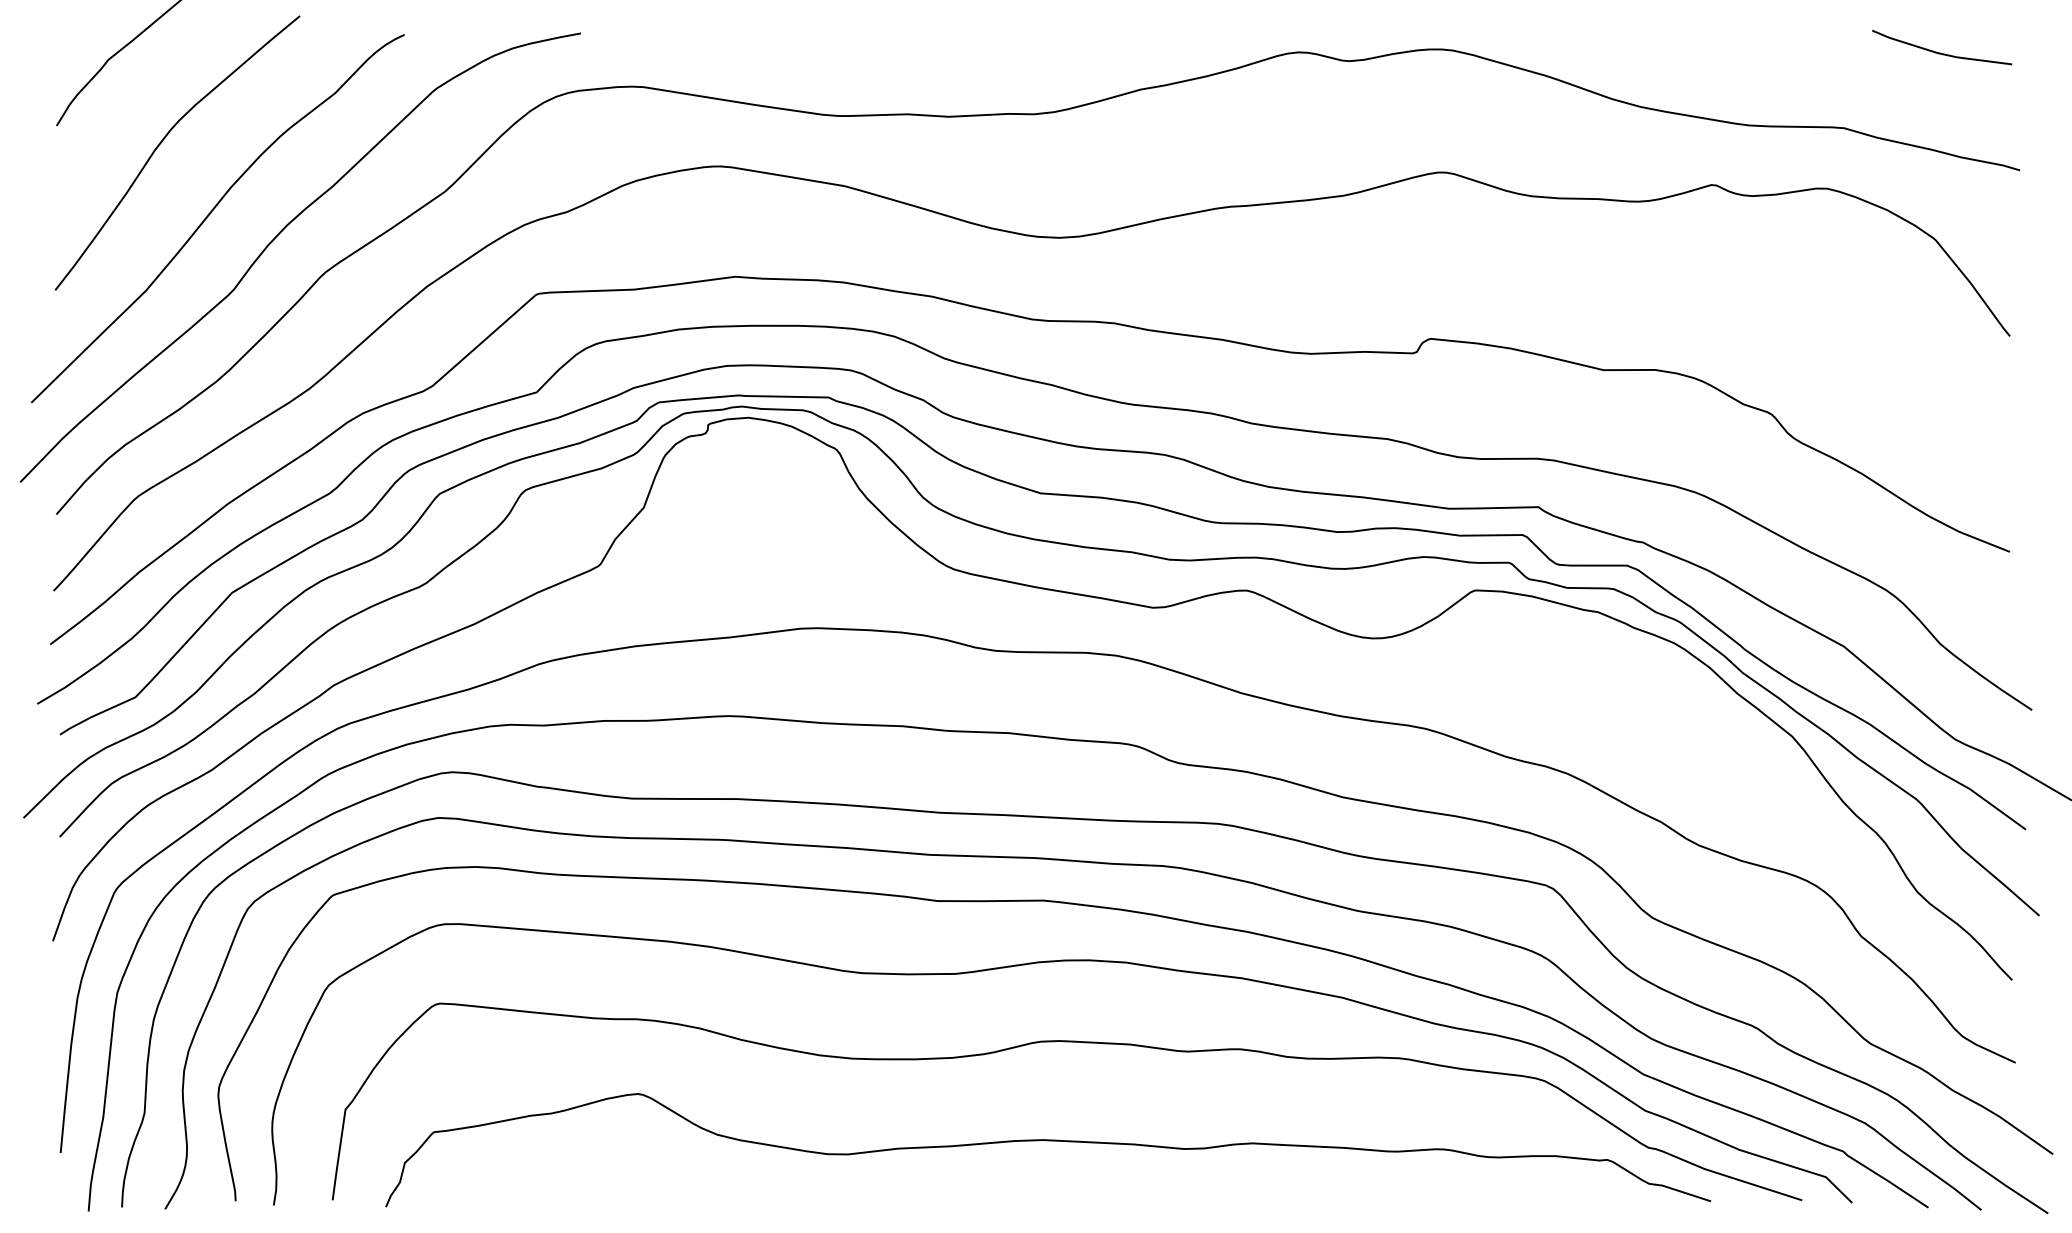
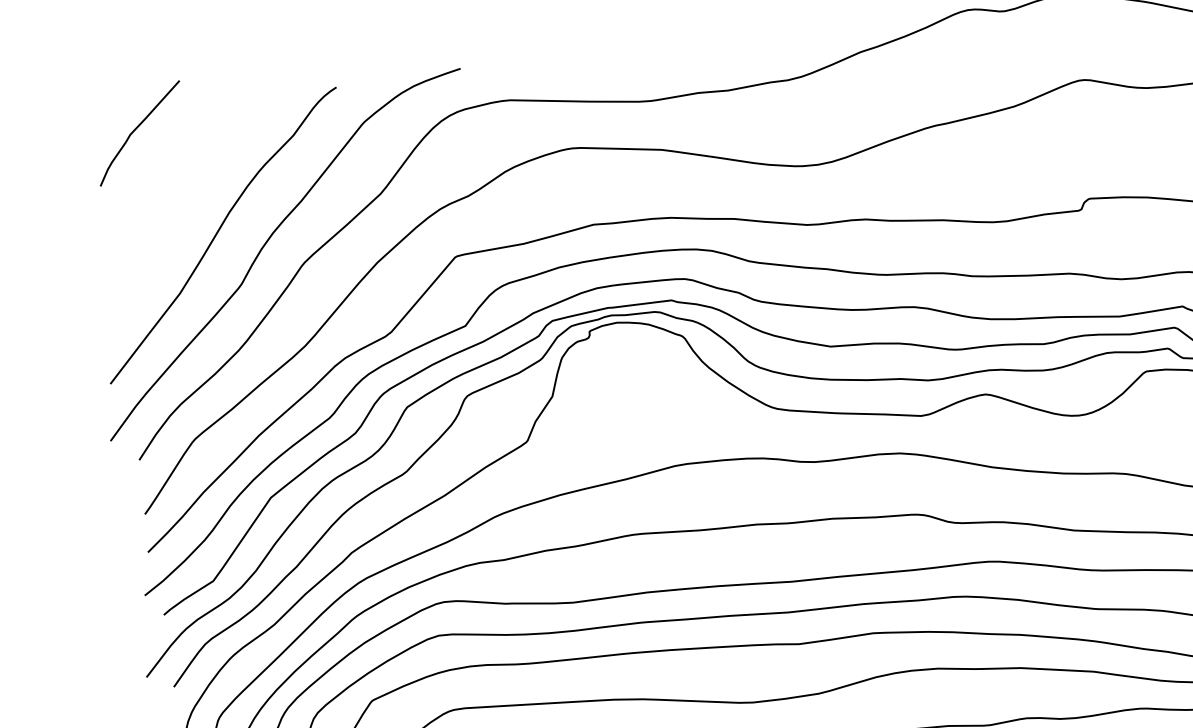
curve: (162, 142) -> (176, 187), removed

